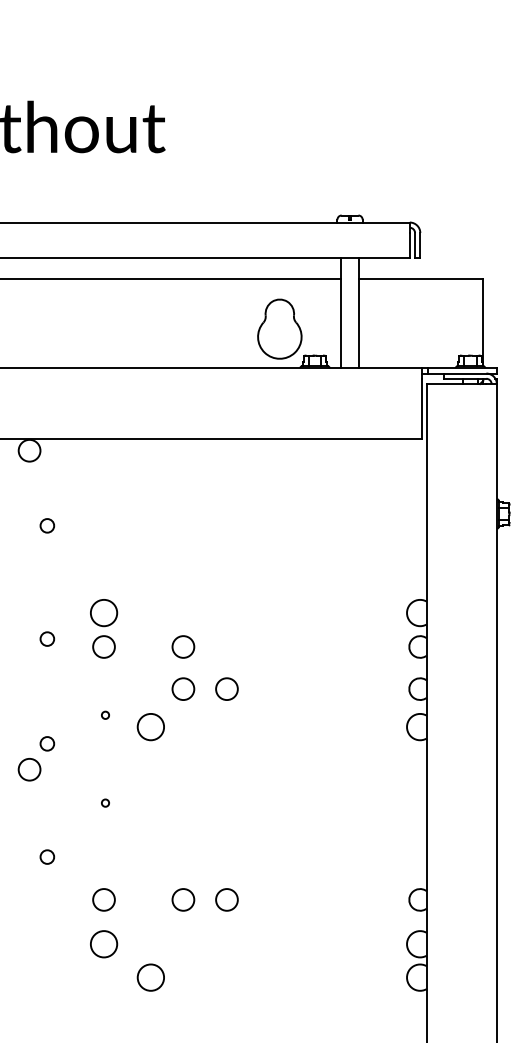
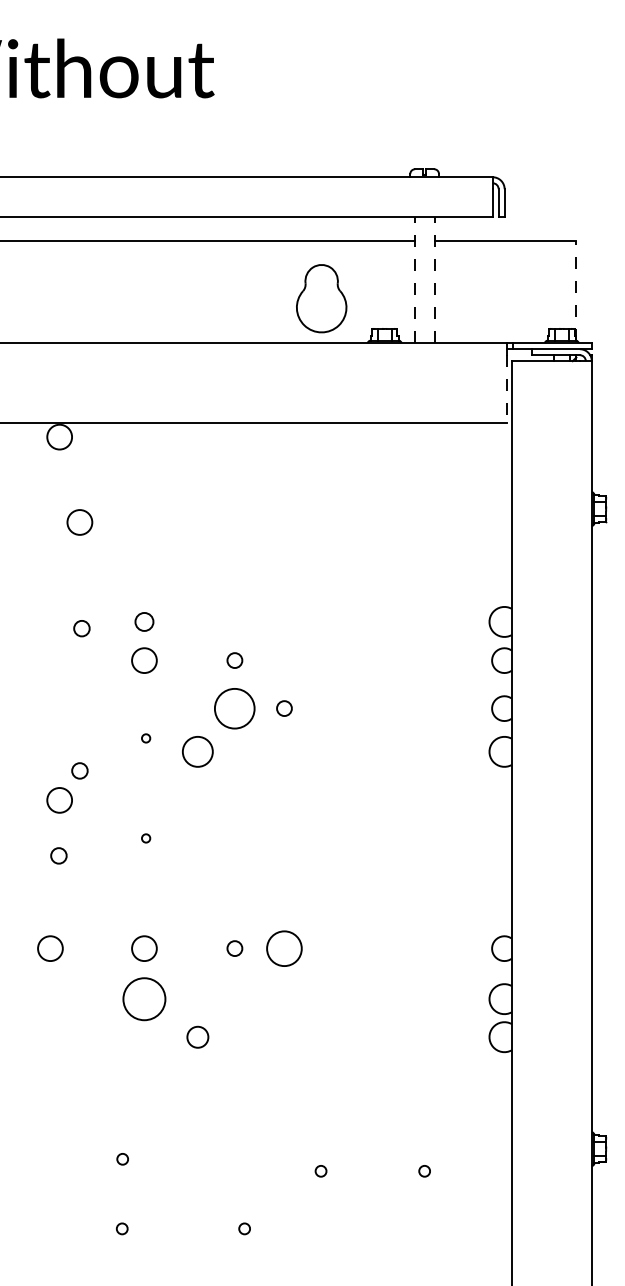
line: (341, 312) -> (414, 279), solid -> dashed
line: (358, 312) -> (434, 279), solid -> dashed
line: (483, 321) -> (576, 290), solid -> dashed
part: (279, 329) -> (321, 298), moved
line: (422, 408) -> (507, 389), solid -> dashed
circle: (46, 525) -> (79, 522), size x1.6
circle: (104, 612) -> (144, 621), size x0.6
circle: (46, 638) -> (81, 628), moved
circle: (183, 646) -> (234, 660), size x0.6
circle: (183, 689) -> (234, 708), size x1.6
circle: (227, 689) -> (284, 708), size x0.6
circle: (46, 856) -> (58, 855), moved
circle: (21, 899) -> (50, 948), added
circle: (183, 899) -> (234, 948), size x0.6
circle: (227, 899) -> (284, 948), size x1.4
circle: (104, 943) -> (144, 998), size x1.4
circle: (150, 977) -> (197, 1037), size x0.7

